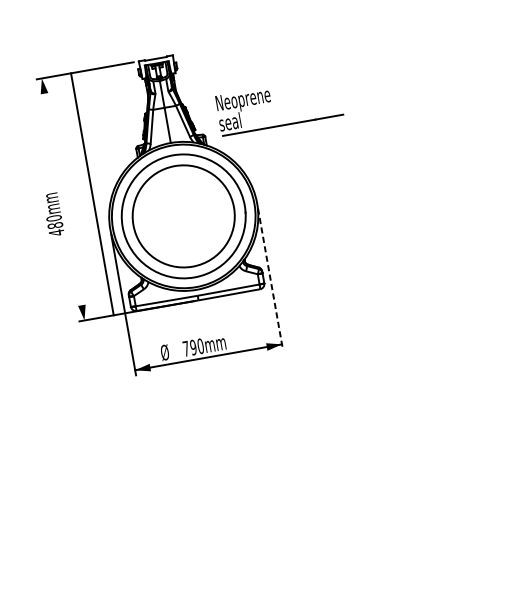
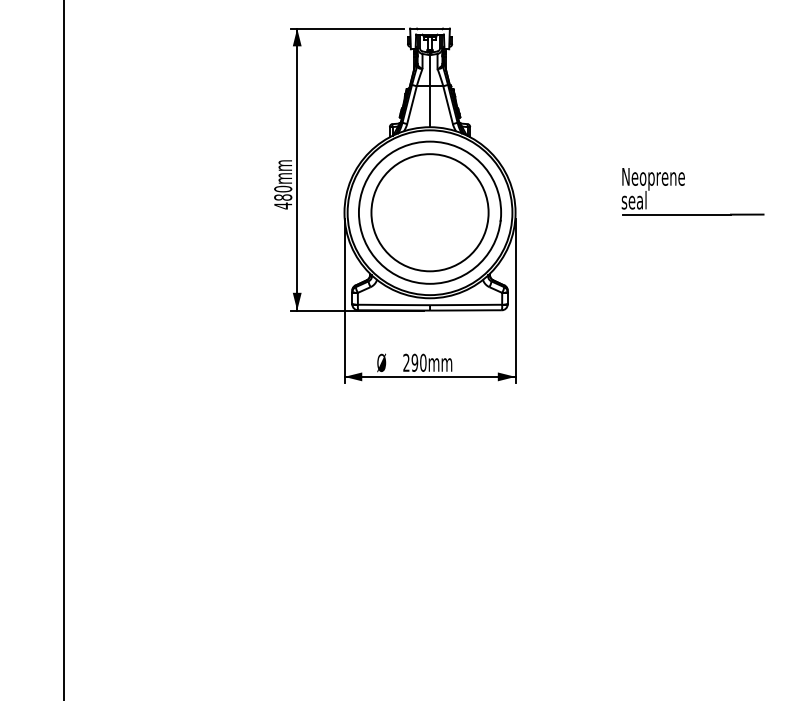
part: (271, 101) -> (684, 185), moved
line: (92, 194) -> (297, 169), moved
line: (270, 279) -> (515, 301), dashed -> solid
text: (186, 348) -> (406, 362), 790mm -> 290mm

